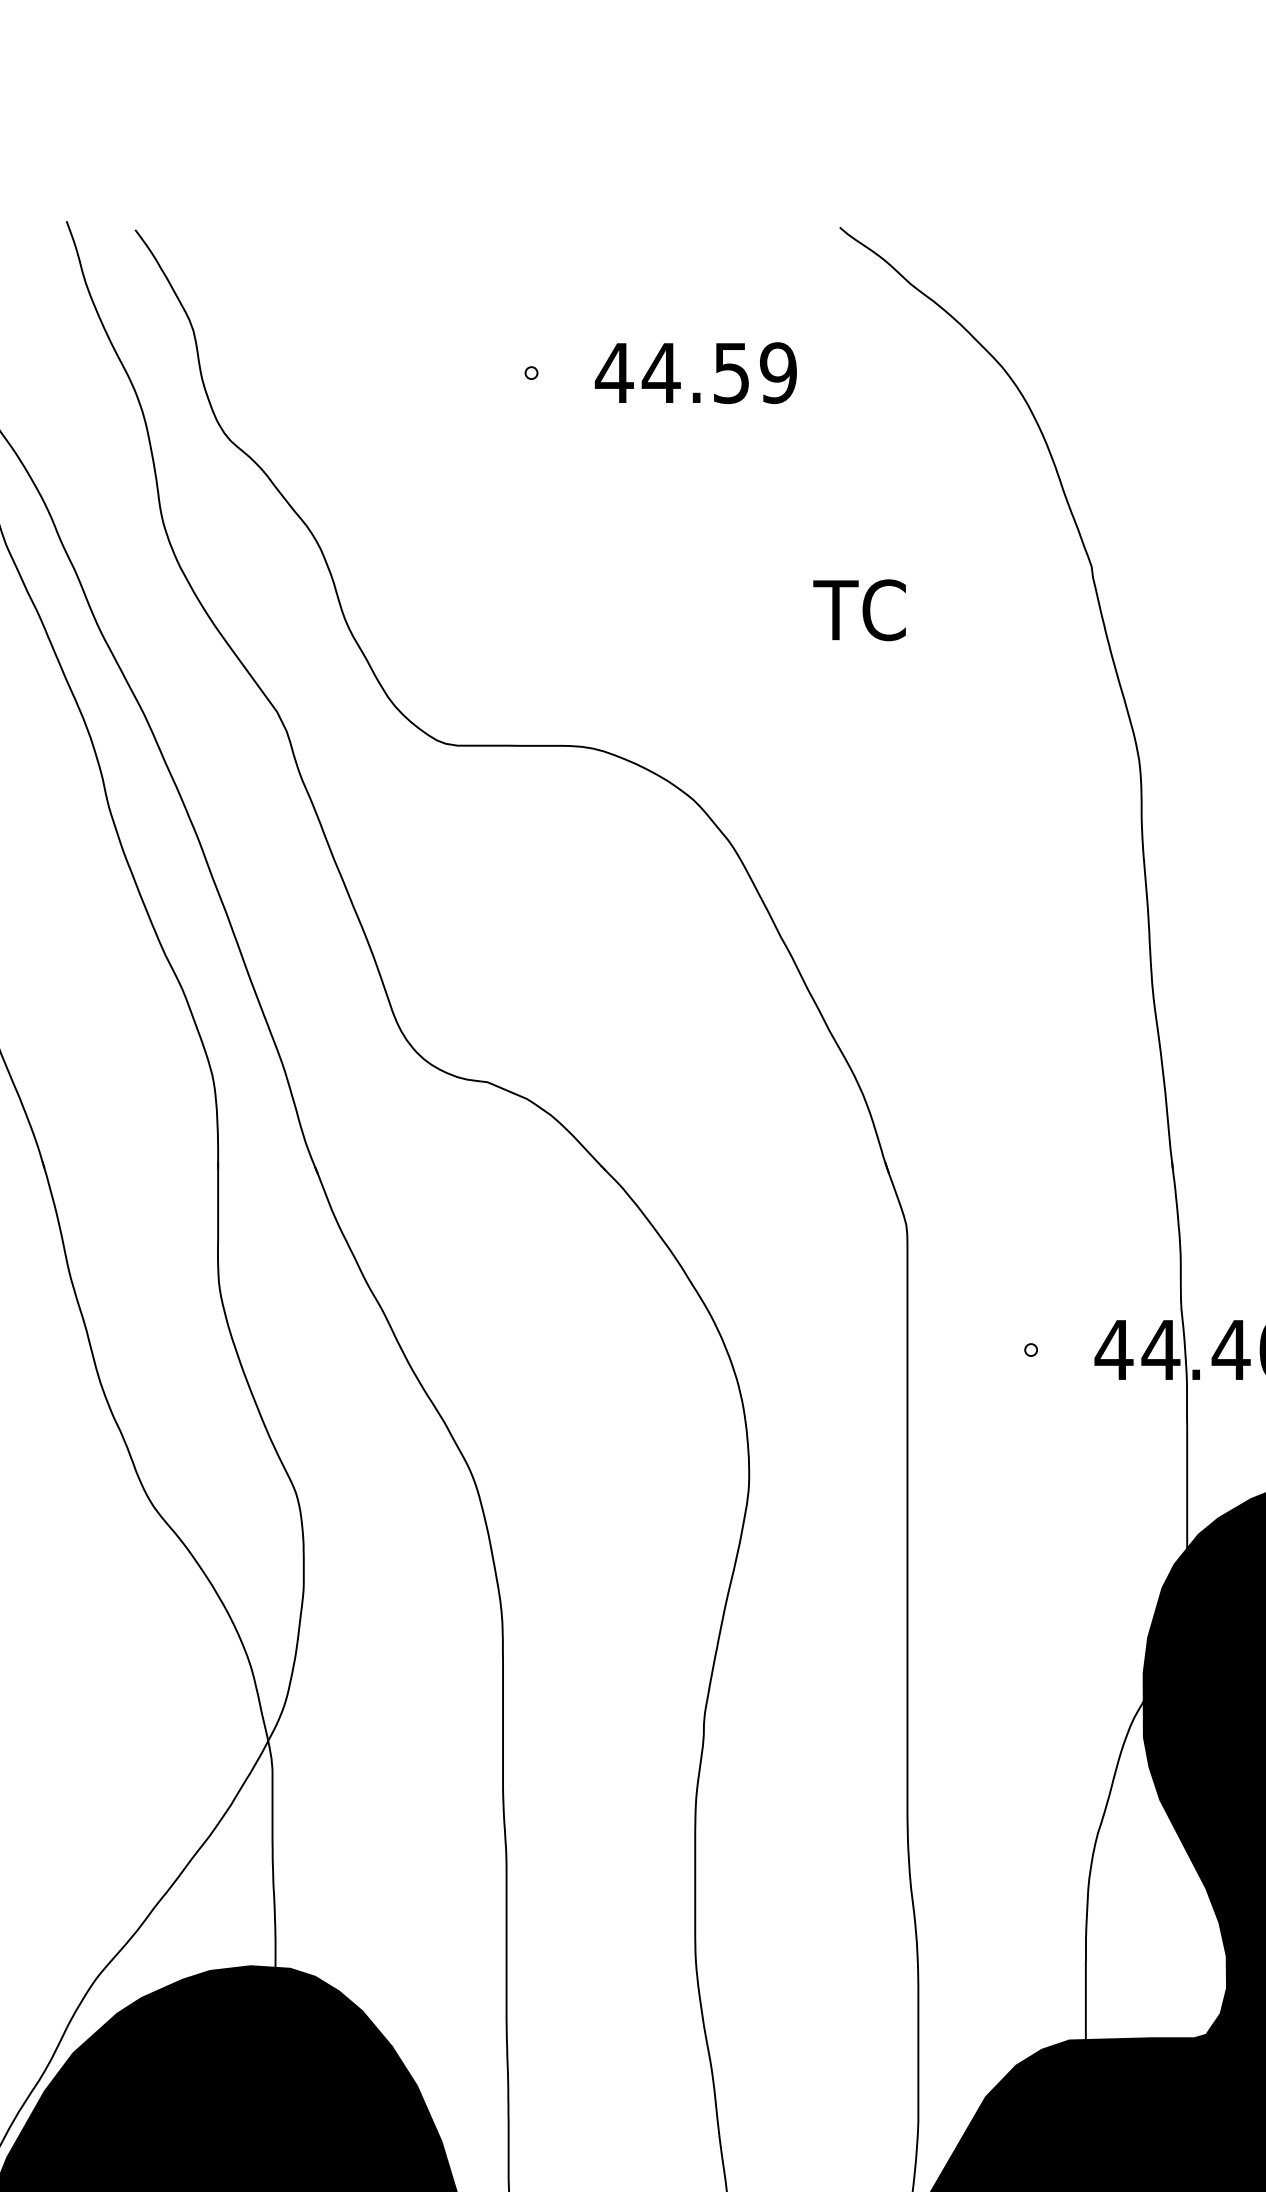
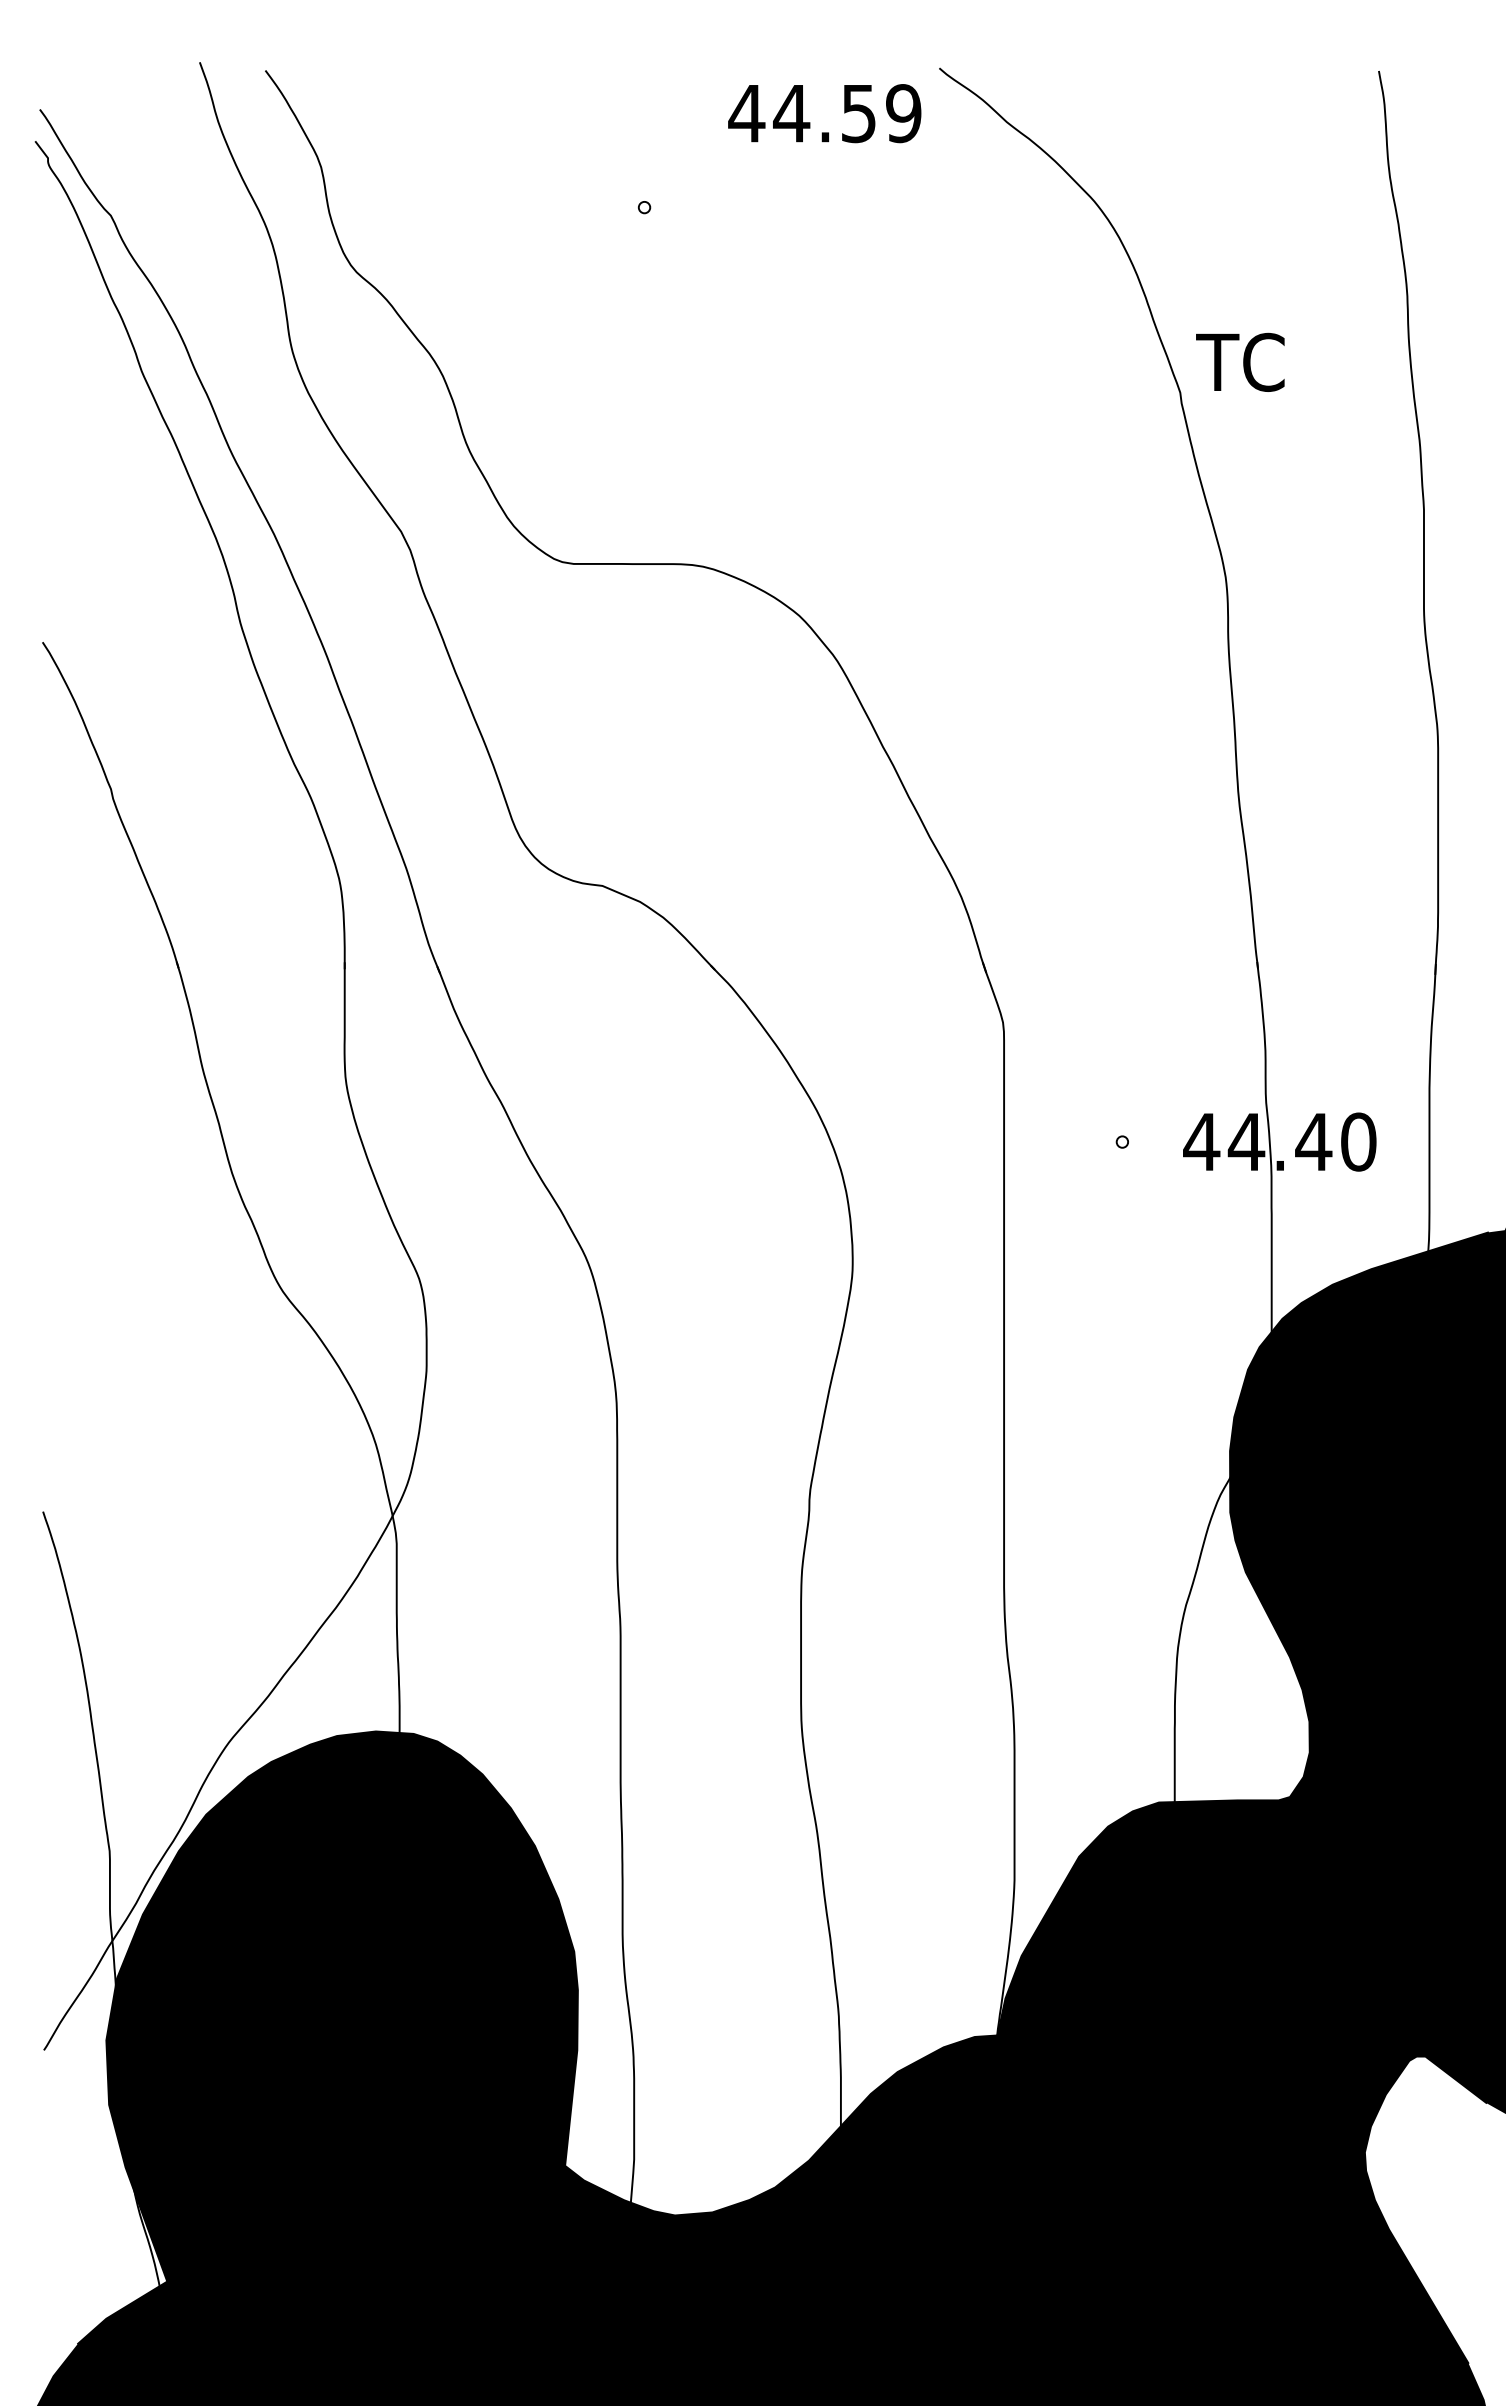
text: (695, 373) -> (824, 113), moved
text: (859, 609) -> (1240, 361), moved

